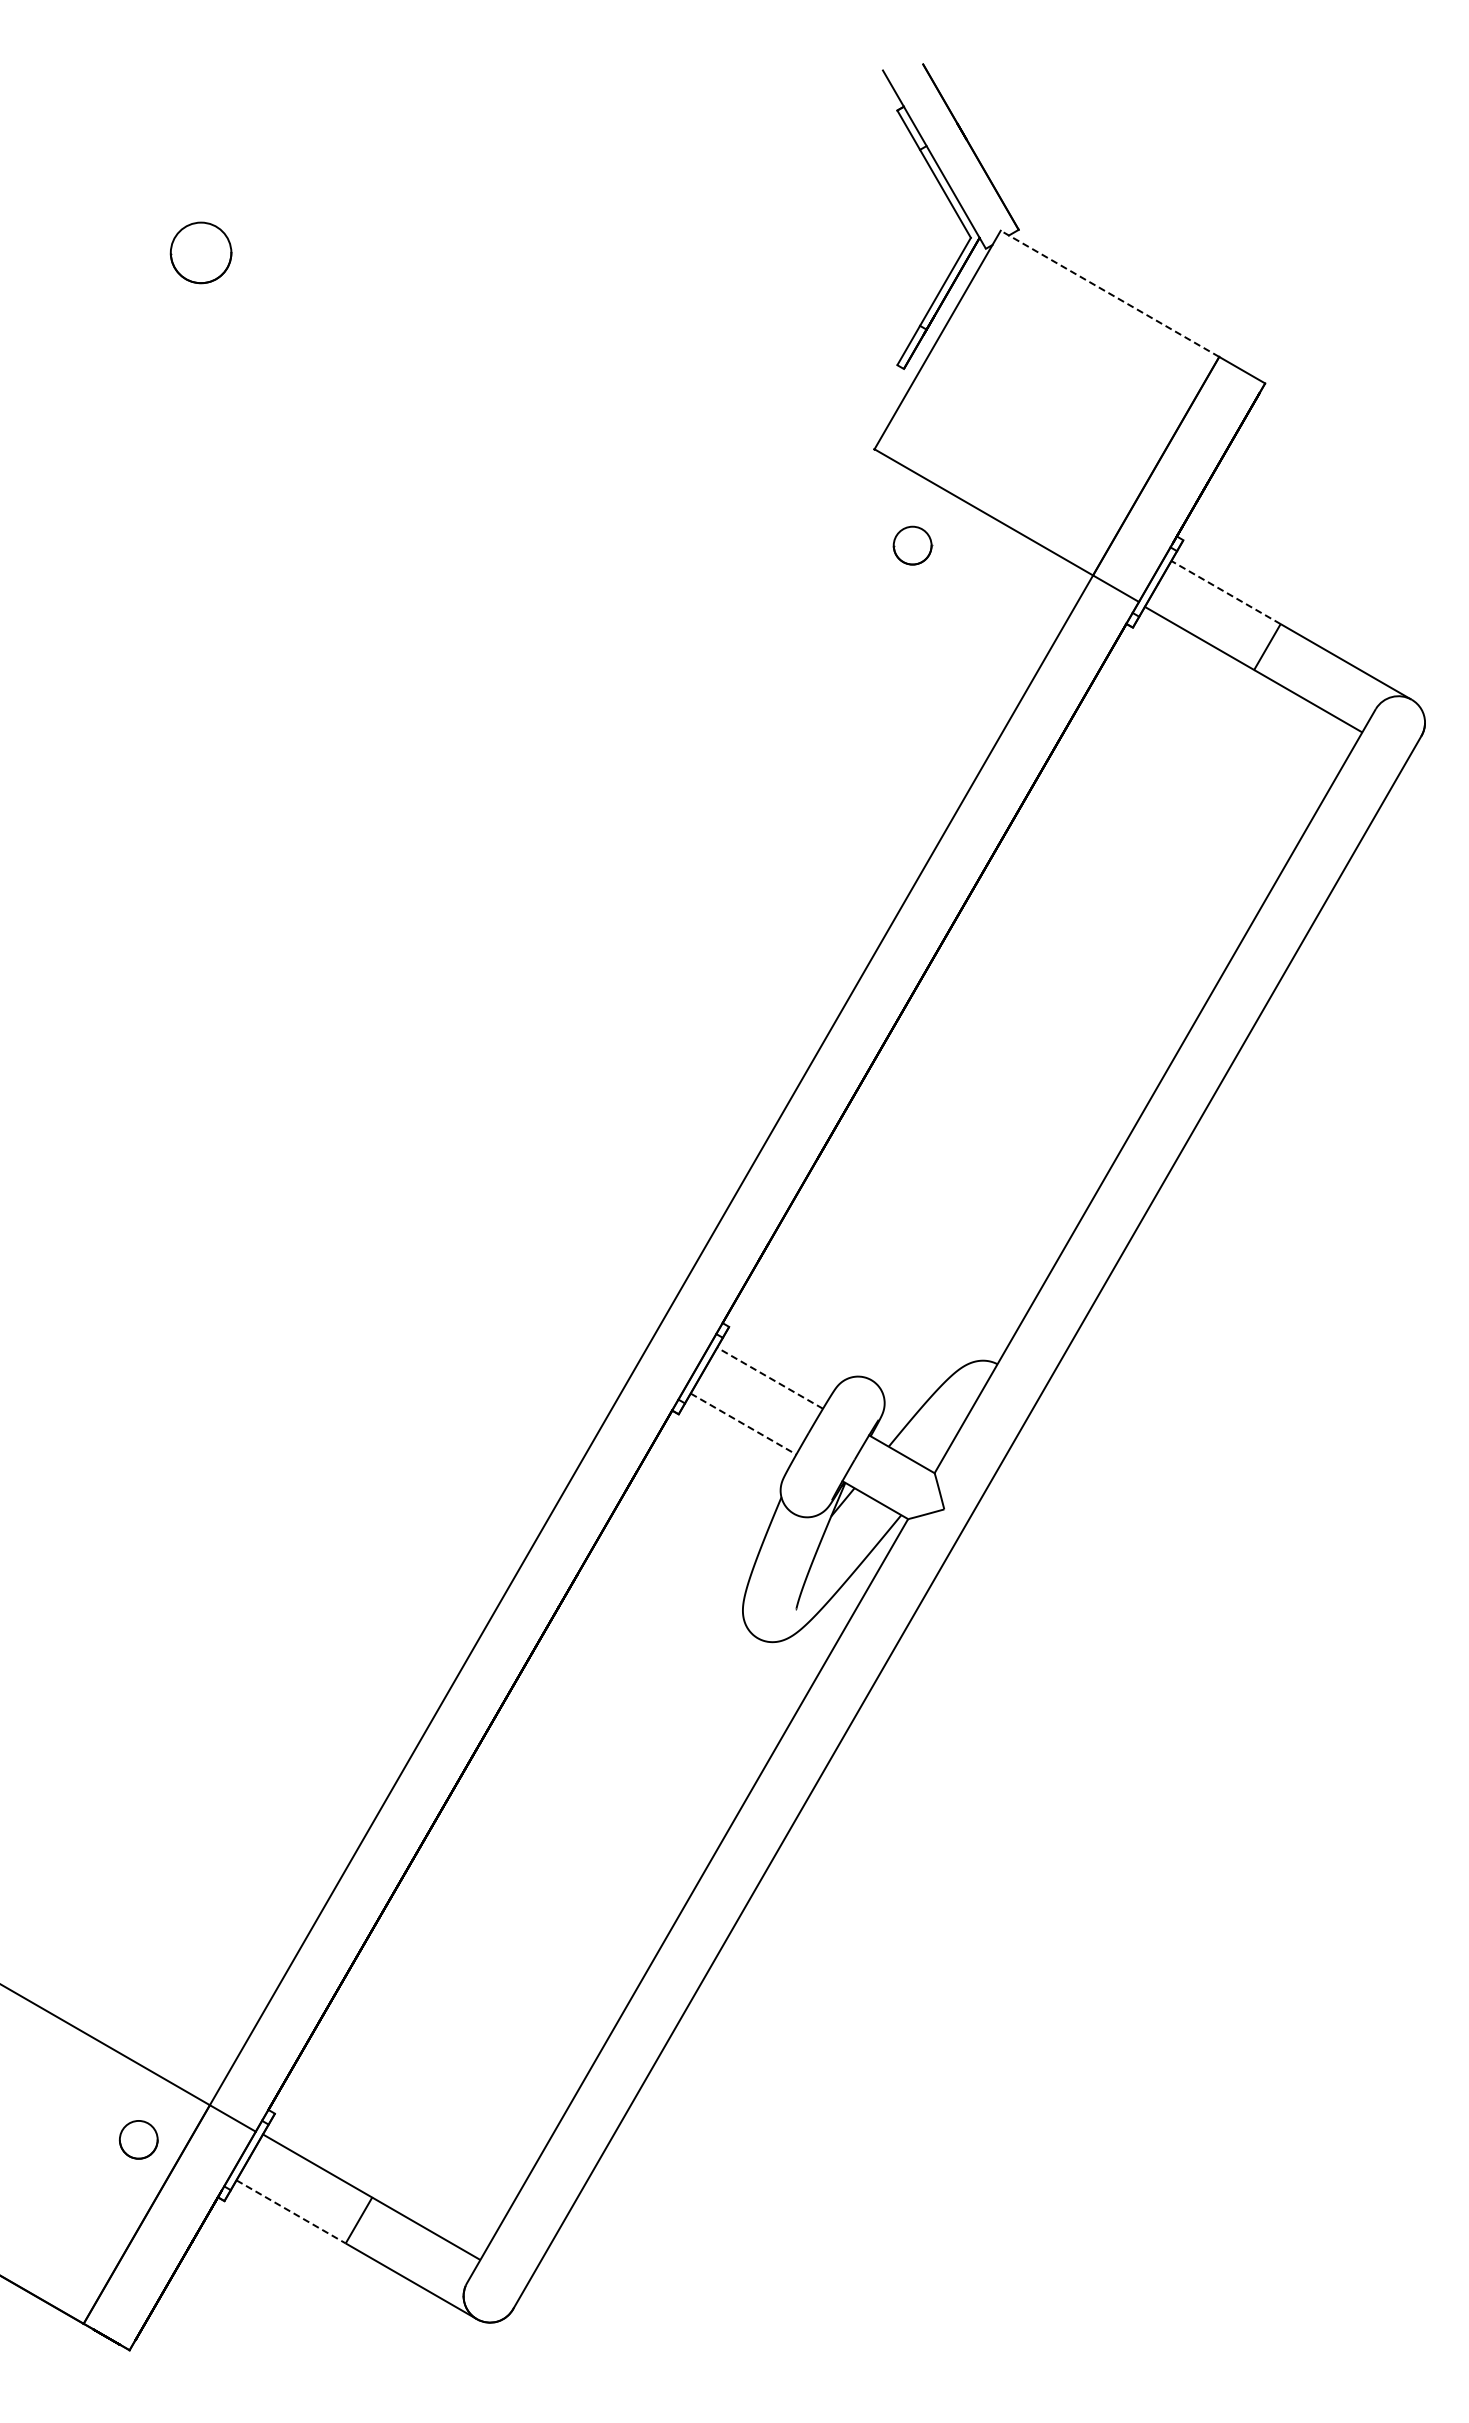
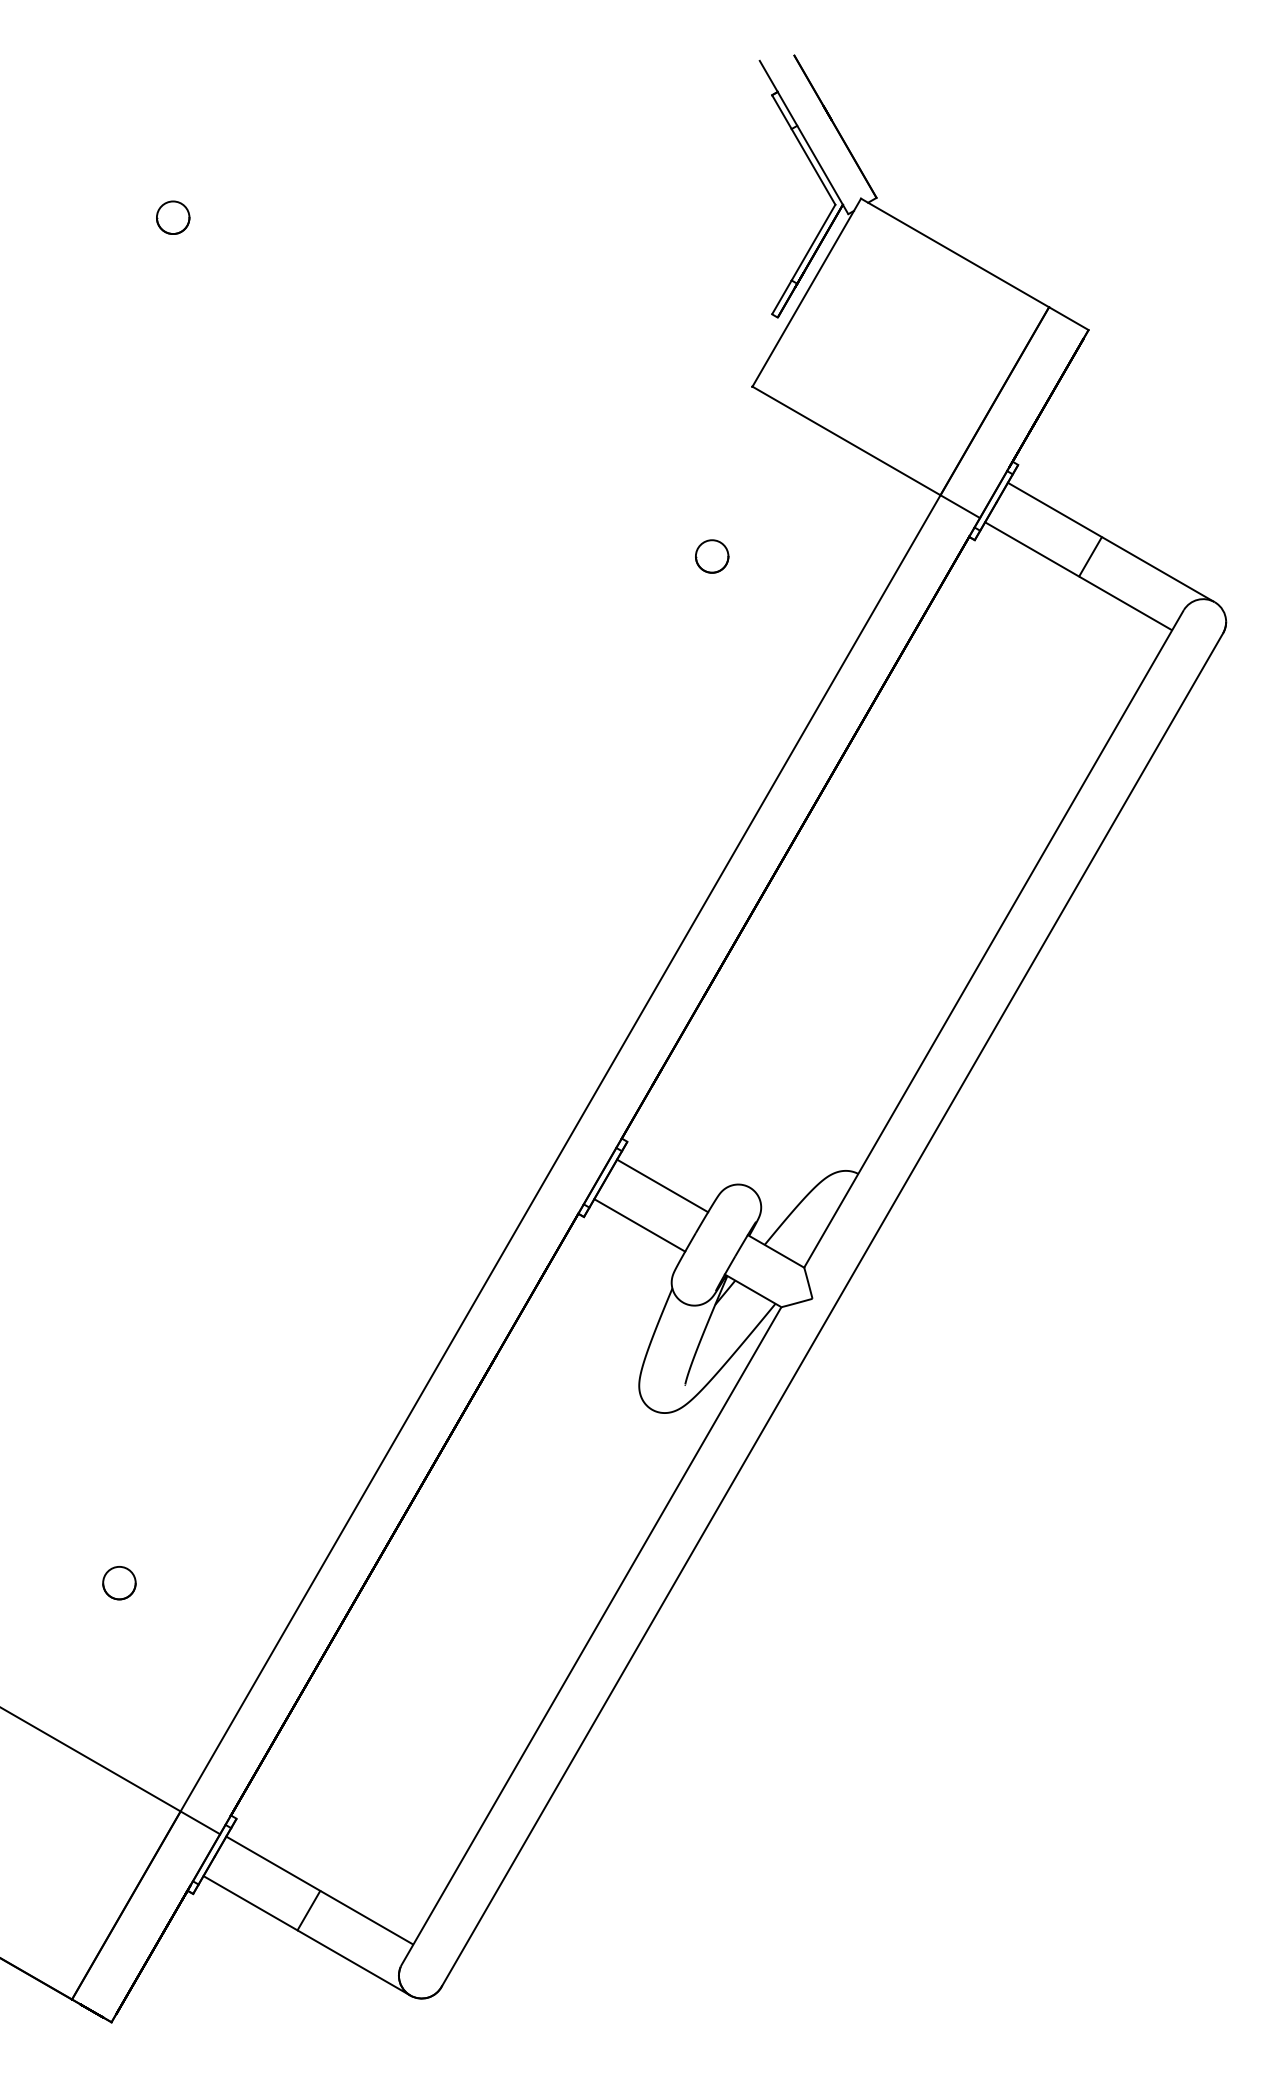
part: (201, 252) -> (173, 217), size x0.62
line: (1109, 293) -> (954, 252), dashed -> solid
part: (912, 545) -> (712, 556), moved
line: (1225, 592) -> (1054, 509), dashed -> solid
line: (769, 1377) -> (662, 1185), dashed -> solid
line: (743, 1424) -> (639, 1225), dashed -> solid
part: (138, 2139) -> (119, 1582), moved
line: (291, 2212) -> (250, 1903), dashed -> solid

